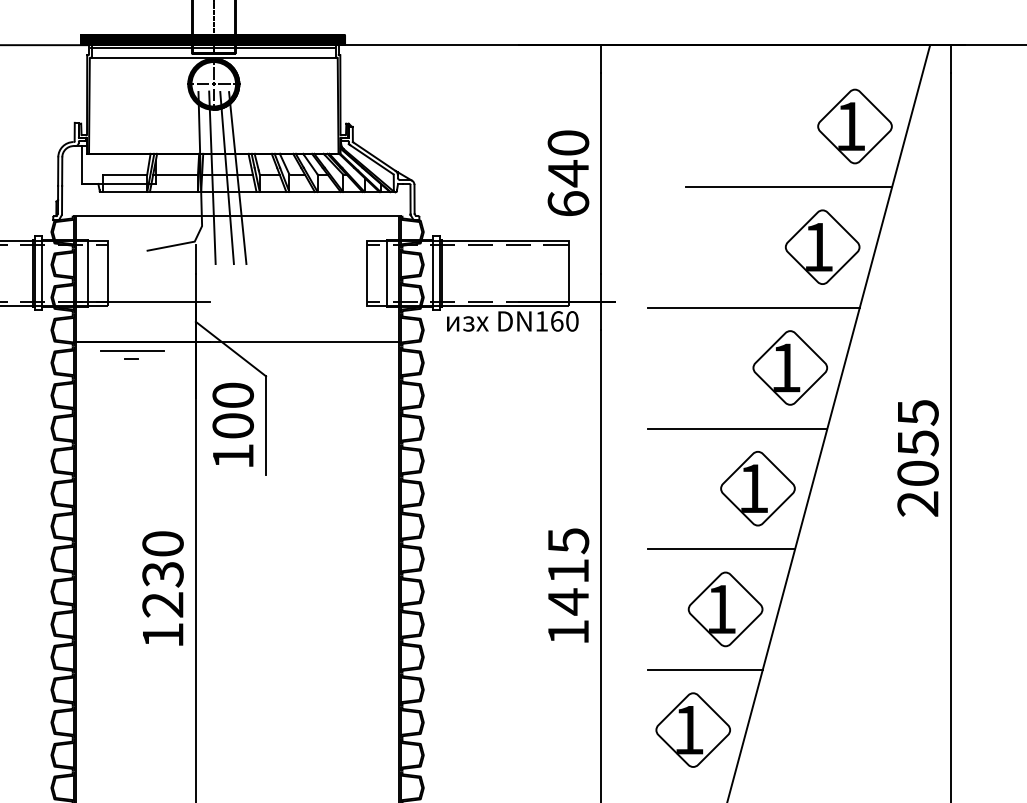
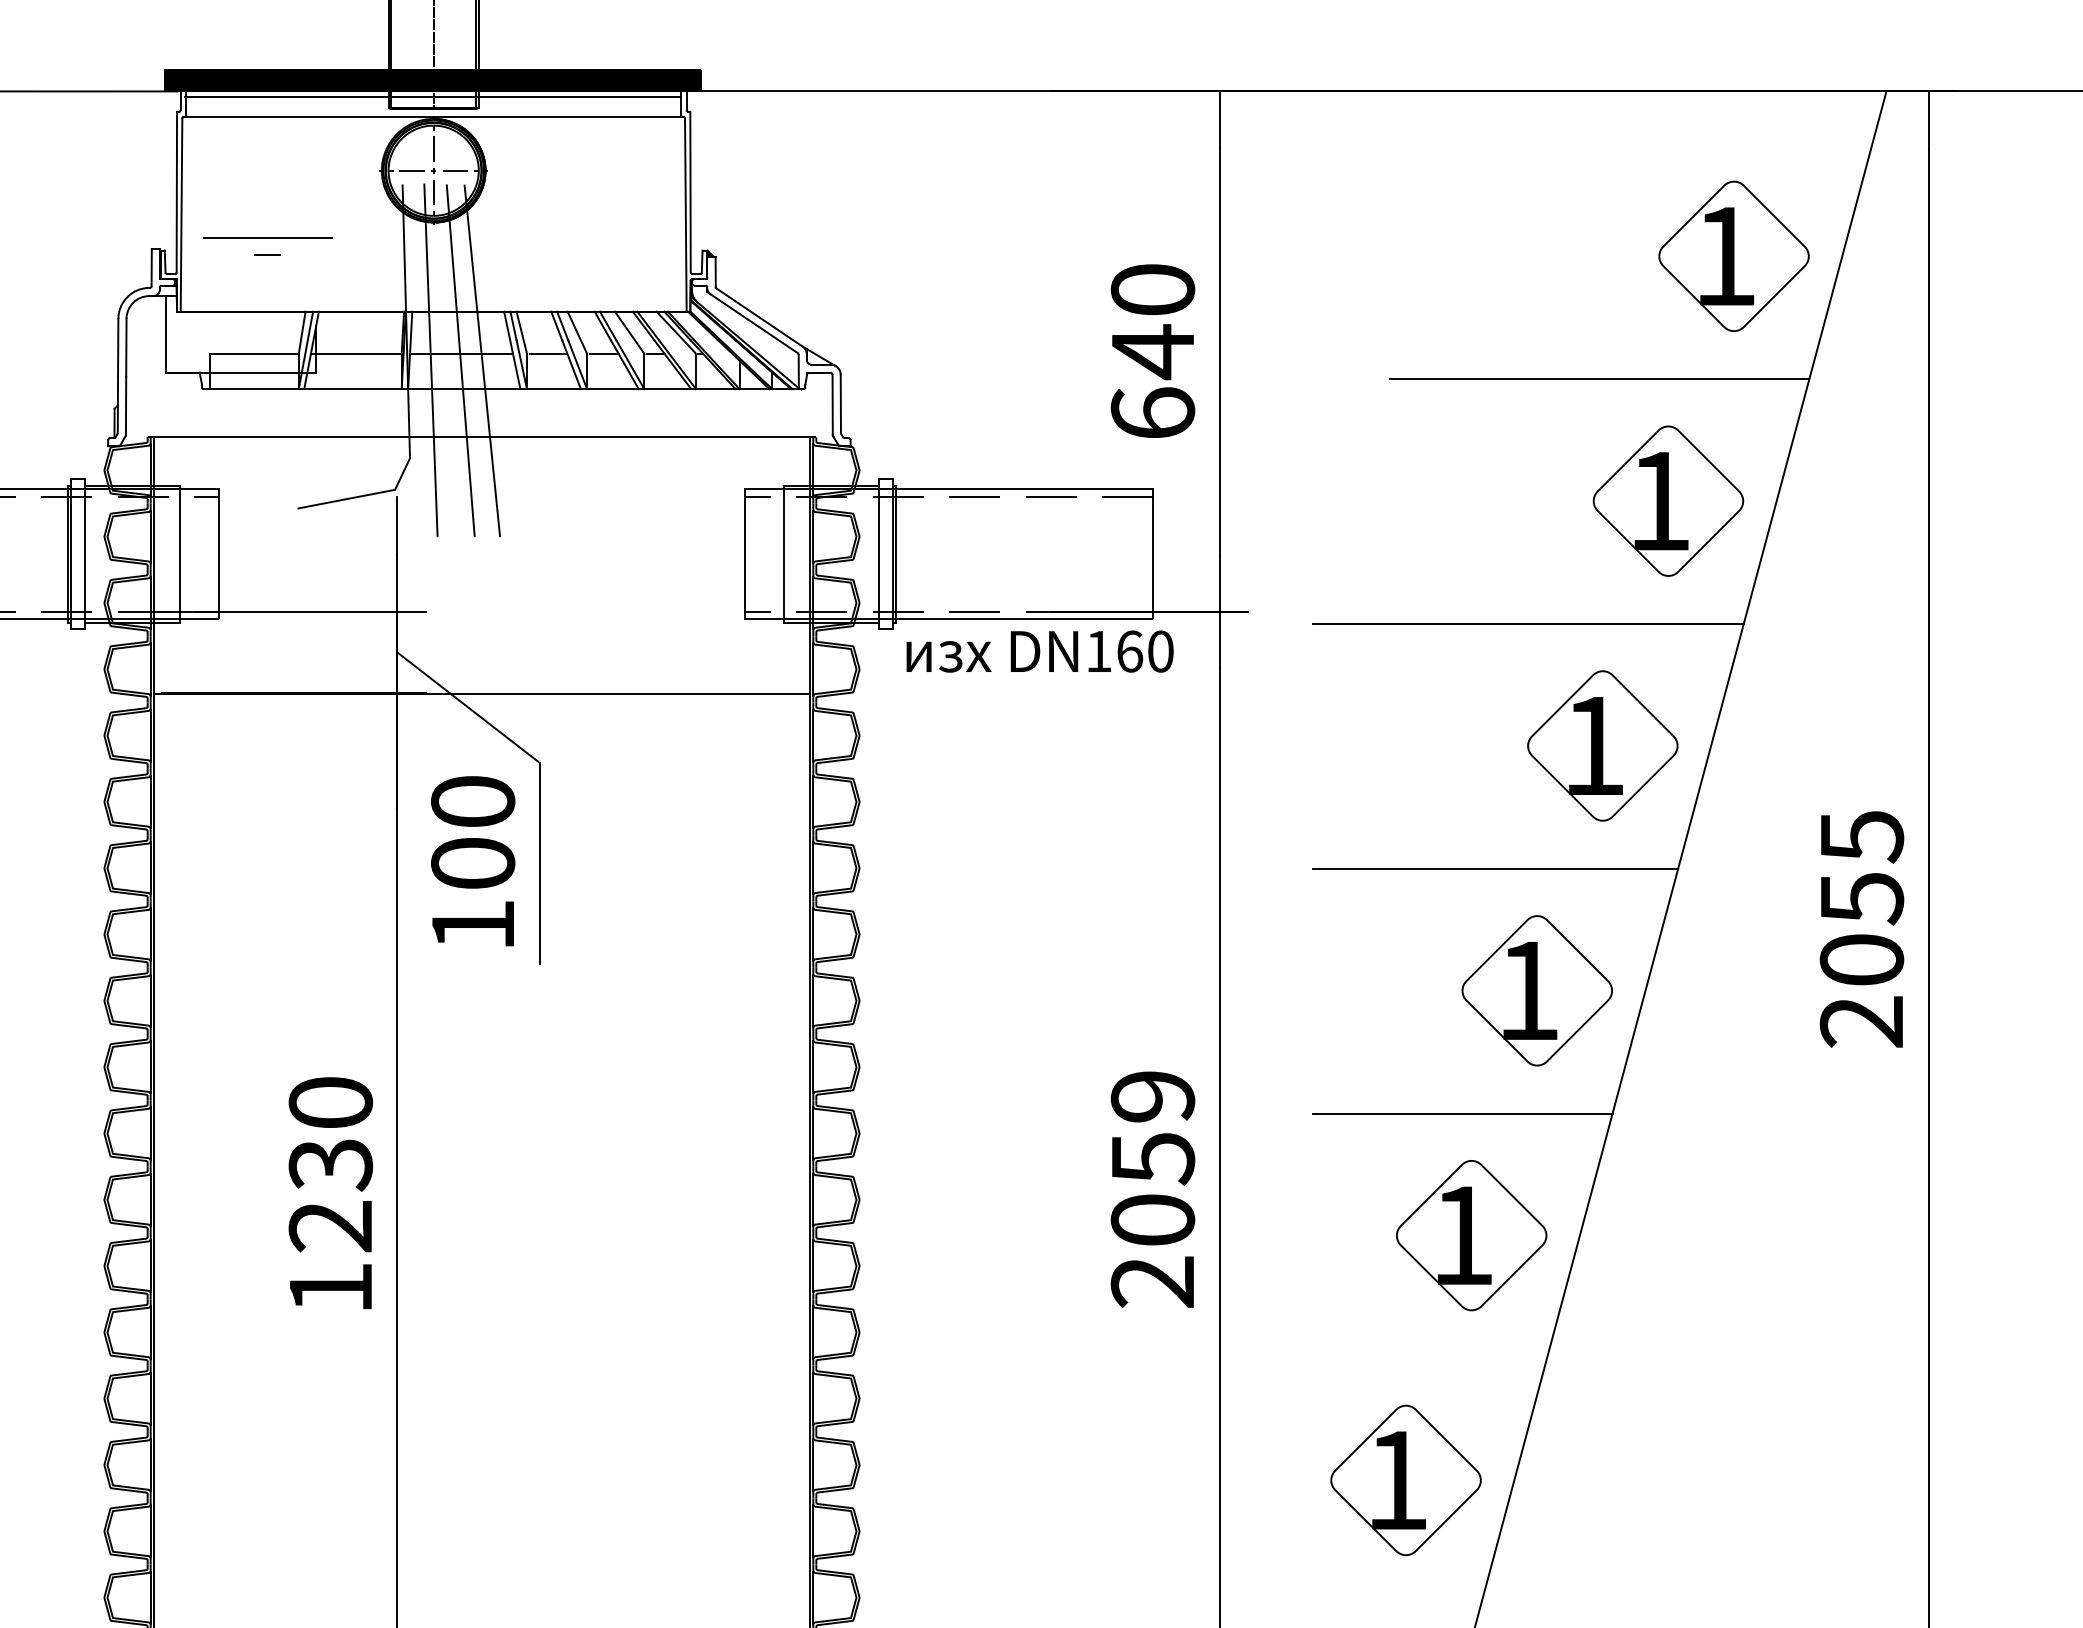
part: (132, 354) -> (268, 246), moved
text: (568, 586) -> (1153, 1189), 1415 -> 2059
line: (704, 670) -> (1428, 1359), removed

